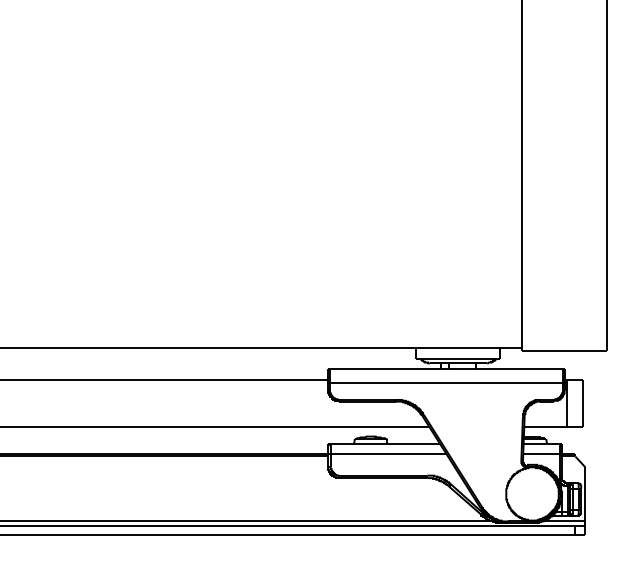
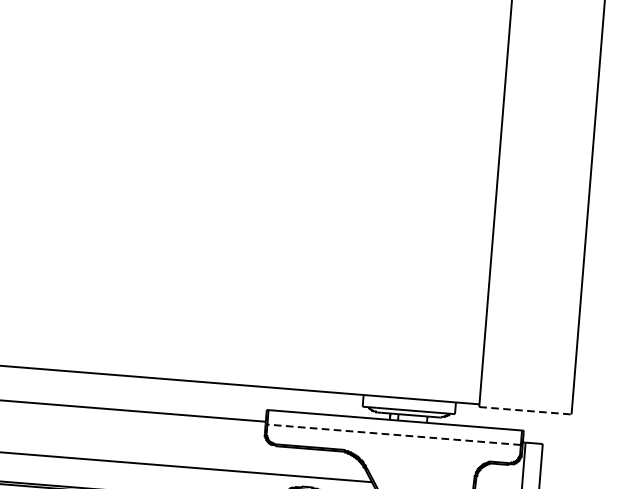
line: (565, 350) -> (526, 410), solid -> dashed
line: (445, 382) -> (393, 434), solid -> dashed

